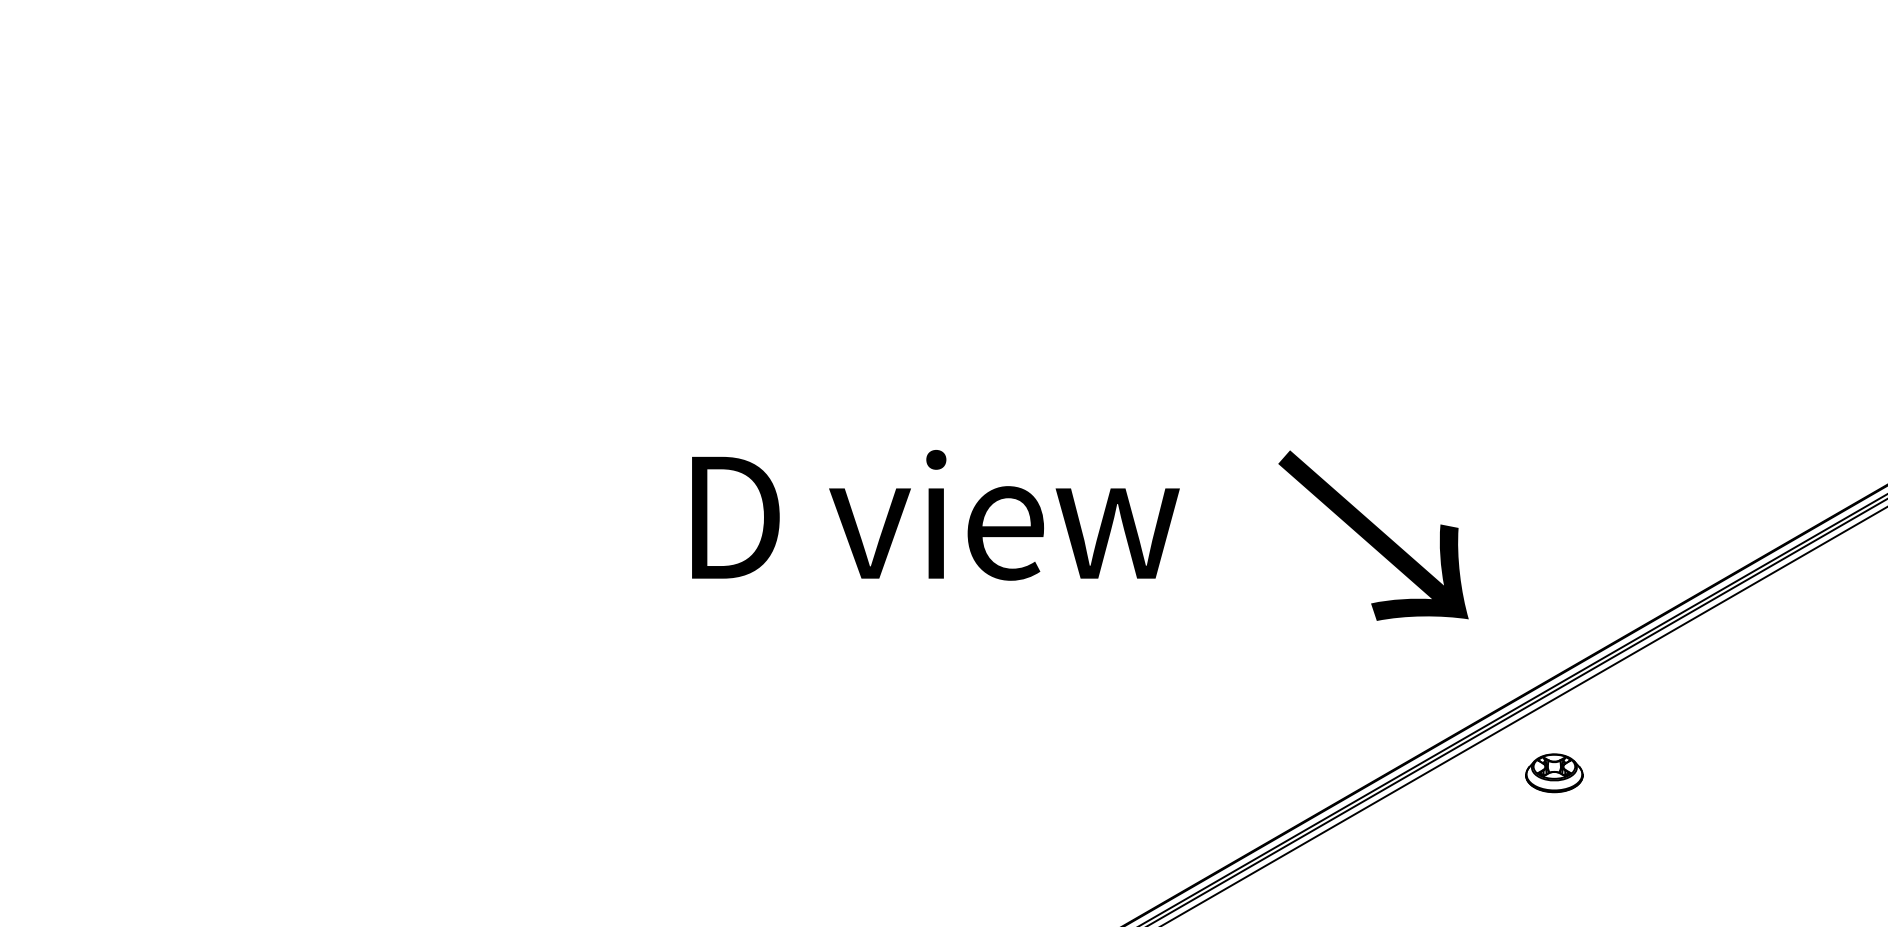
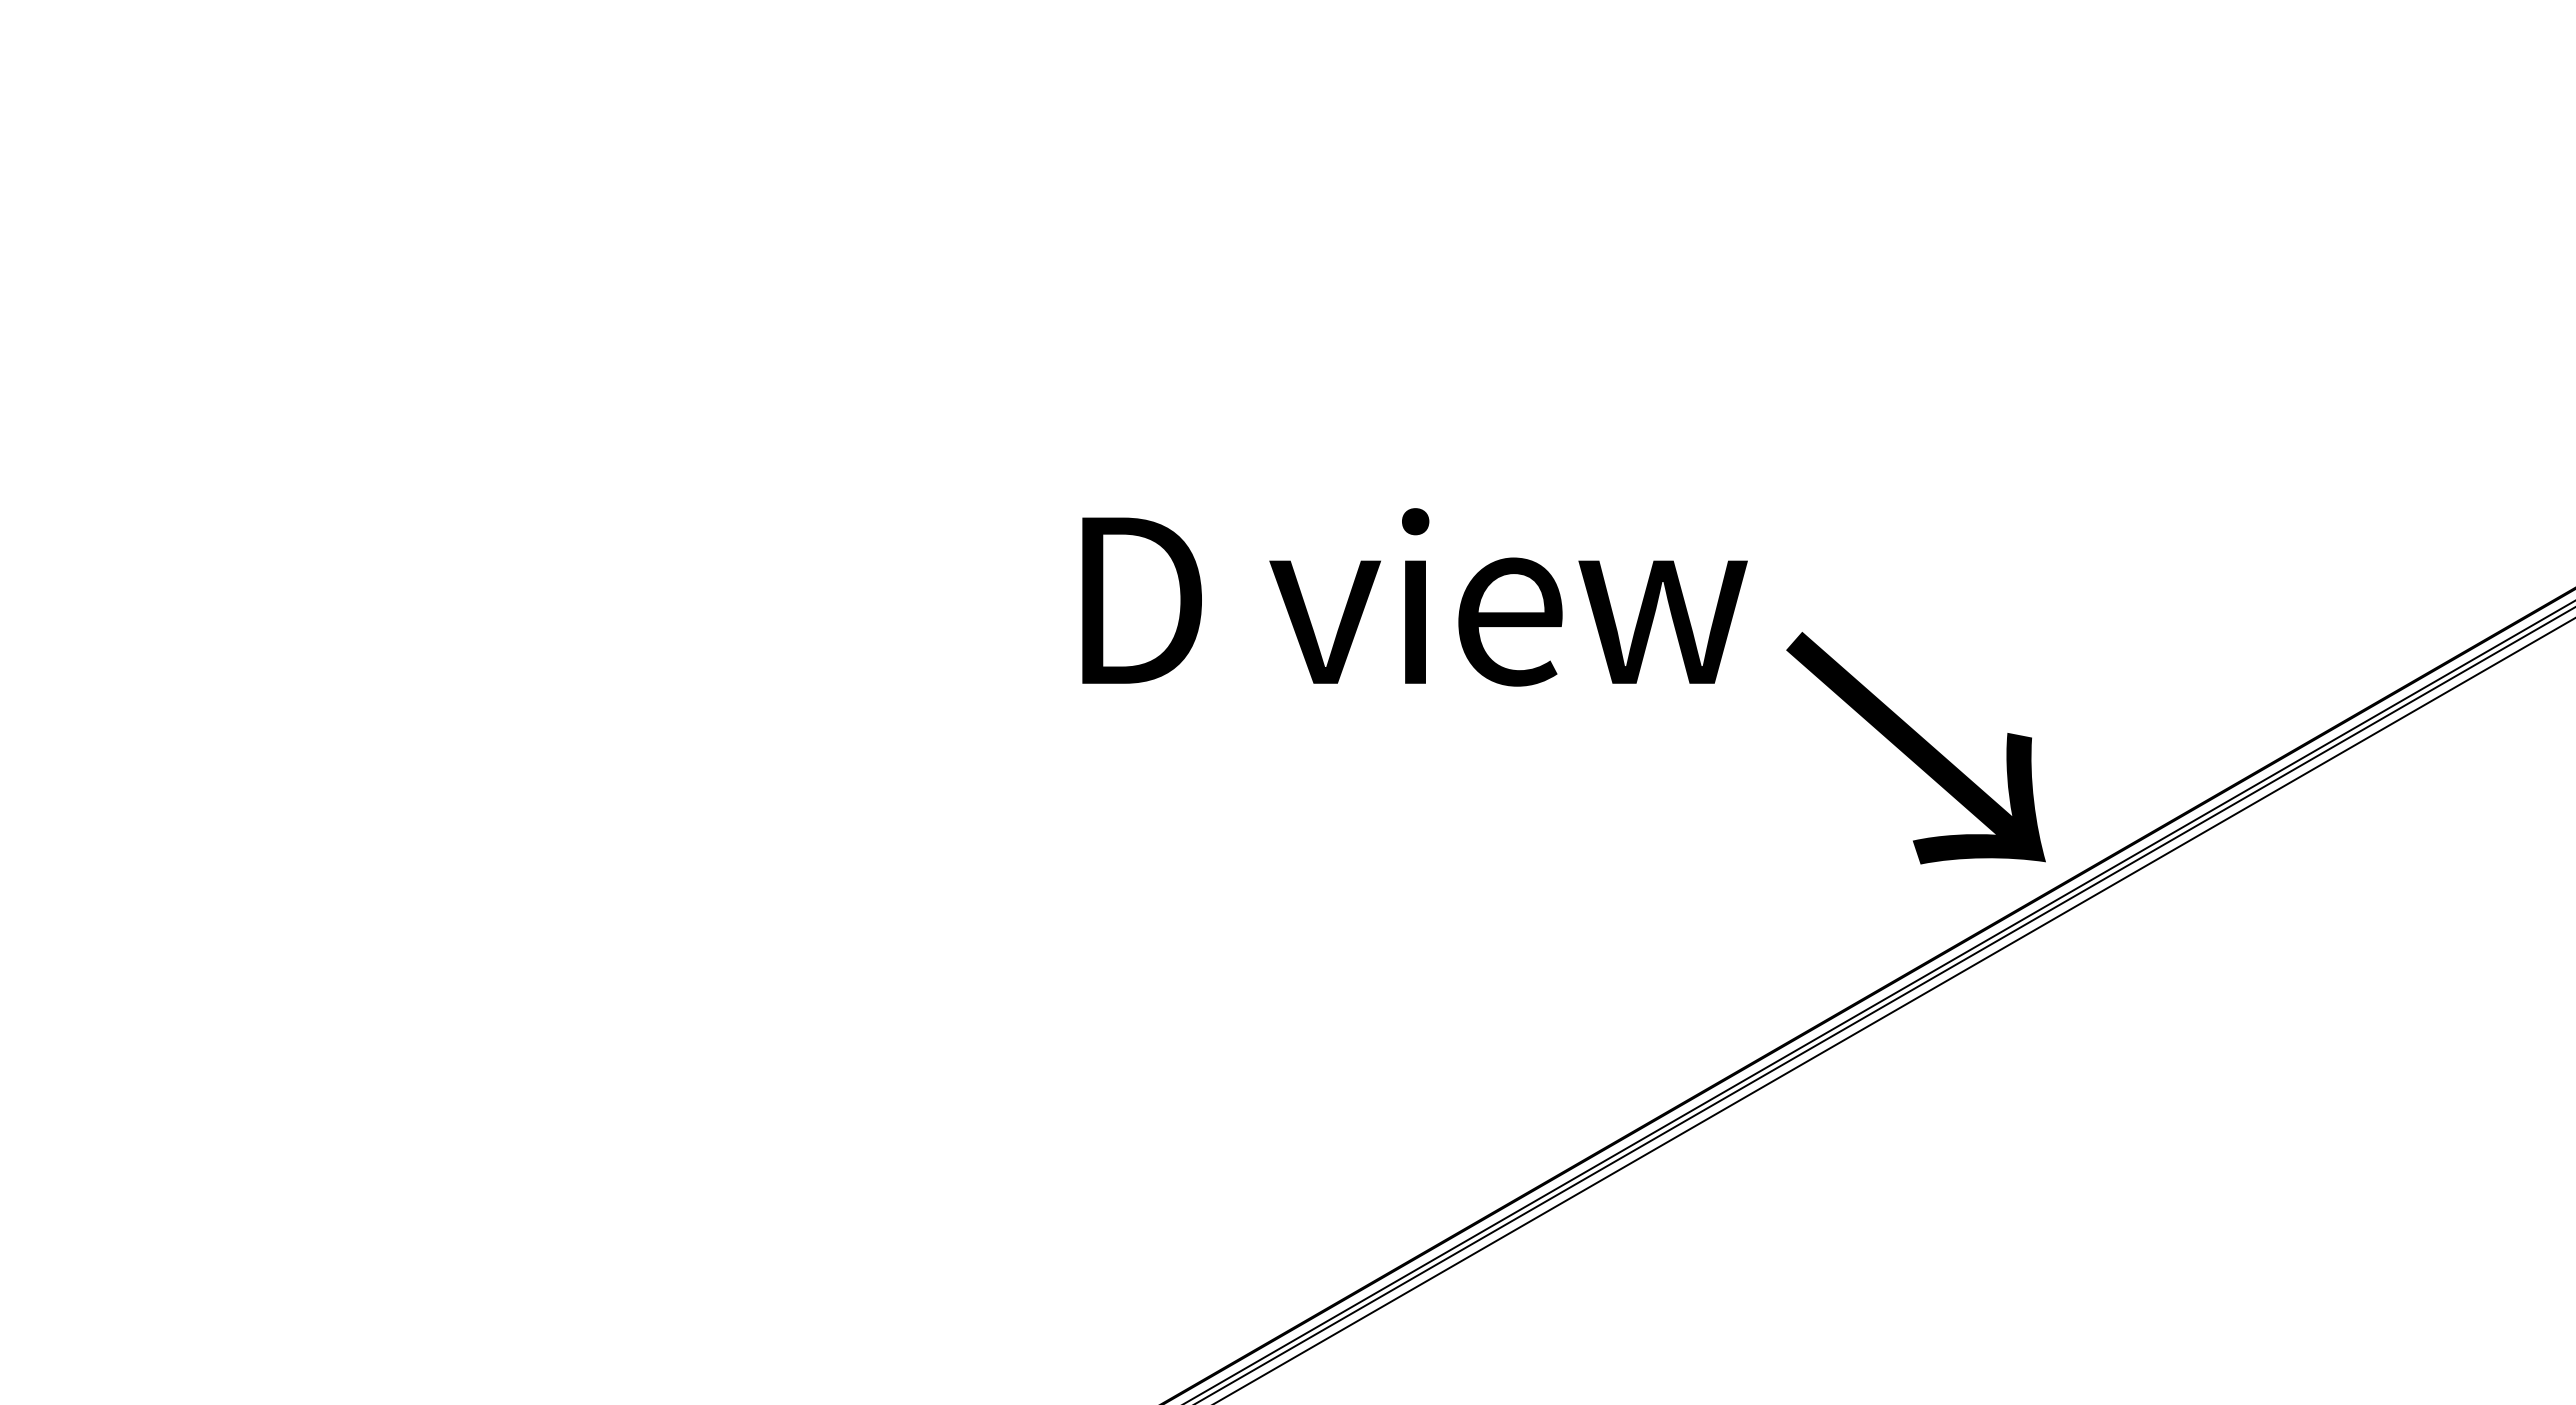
text: (935, 515) -> (1414, 597), moved
text: (1373, 535) -> (1915, 748), moved
part: (1554, 772) -> (2162, 956), removed

